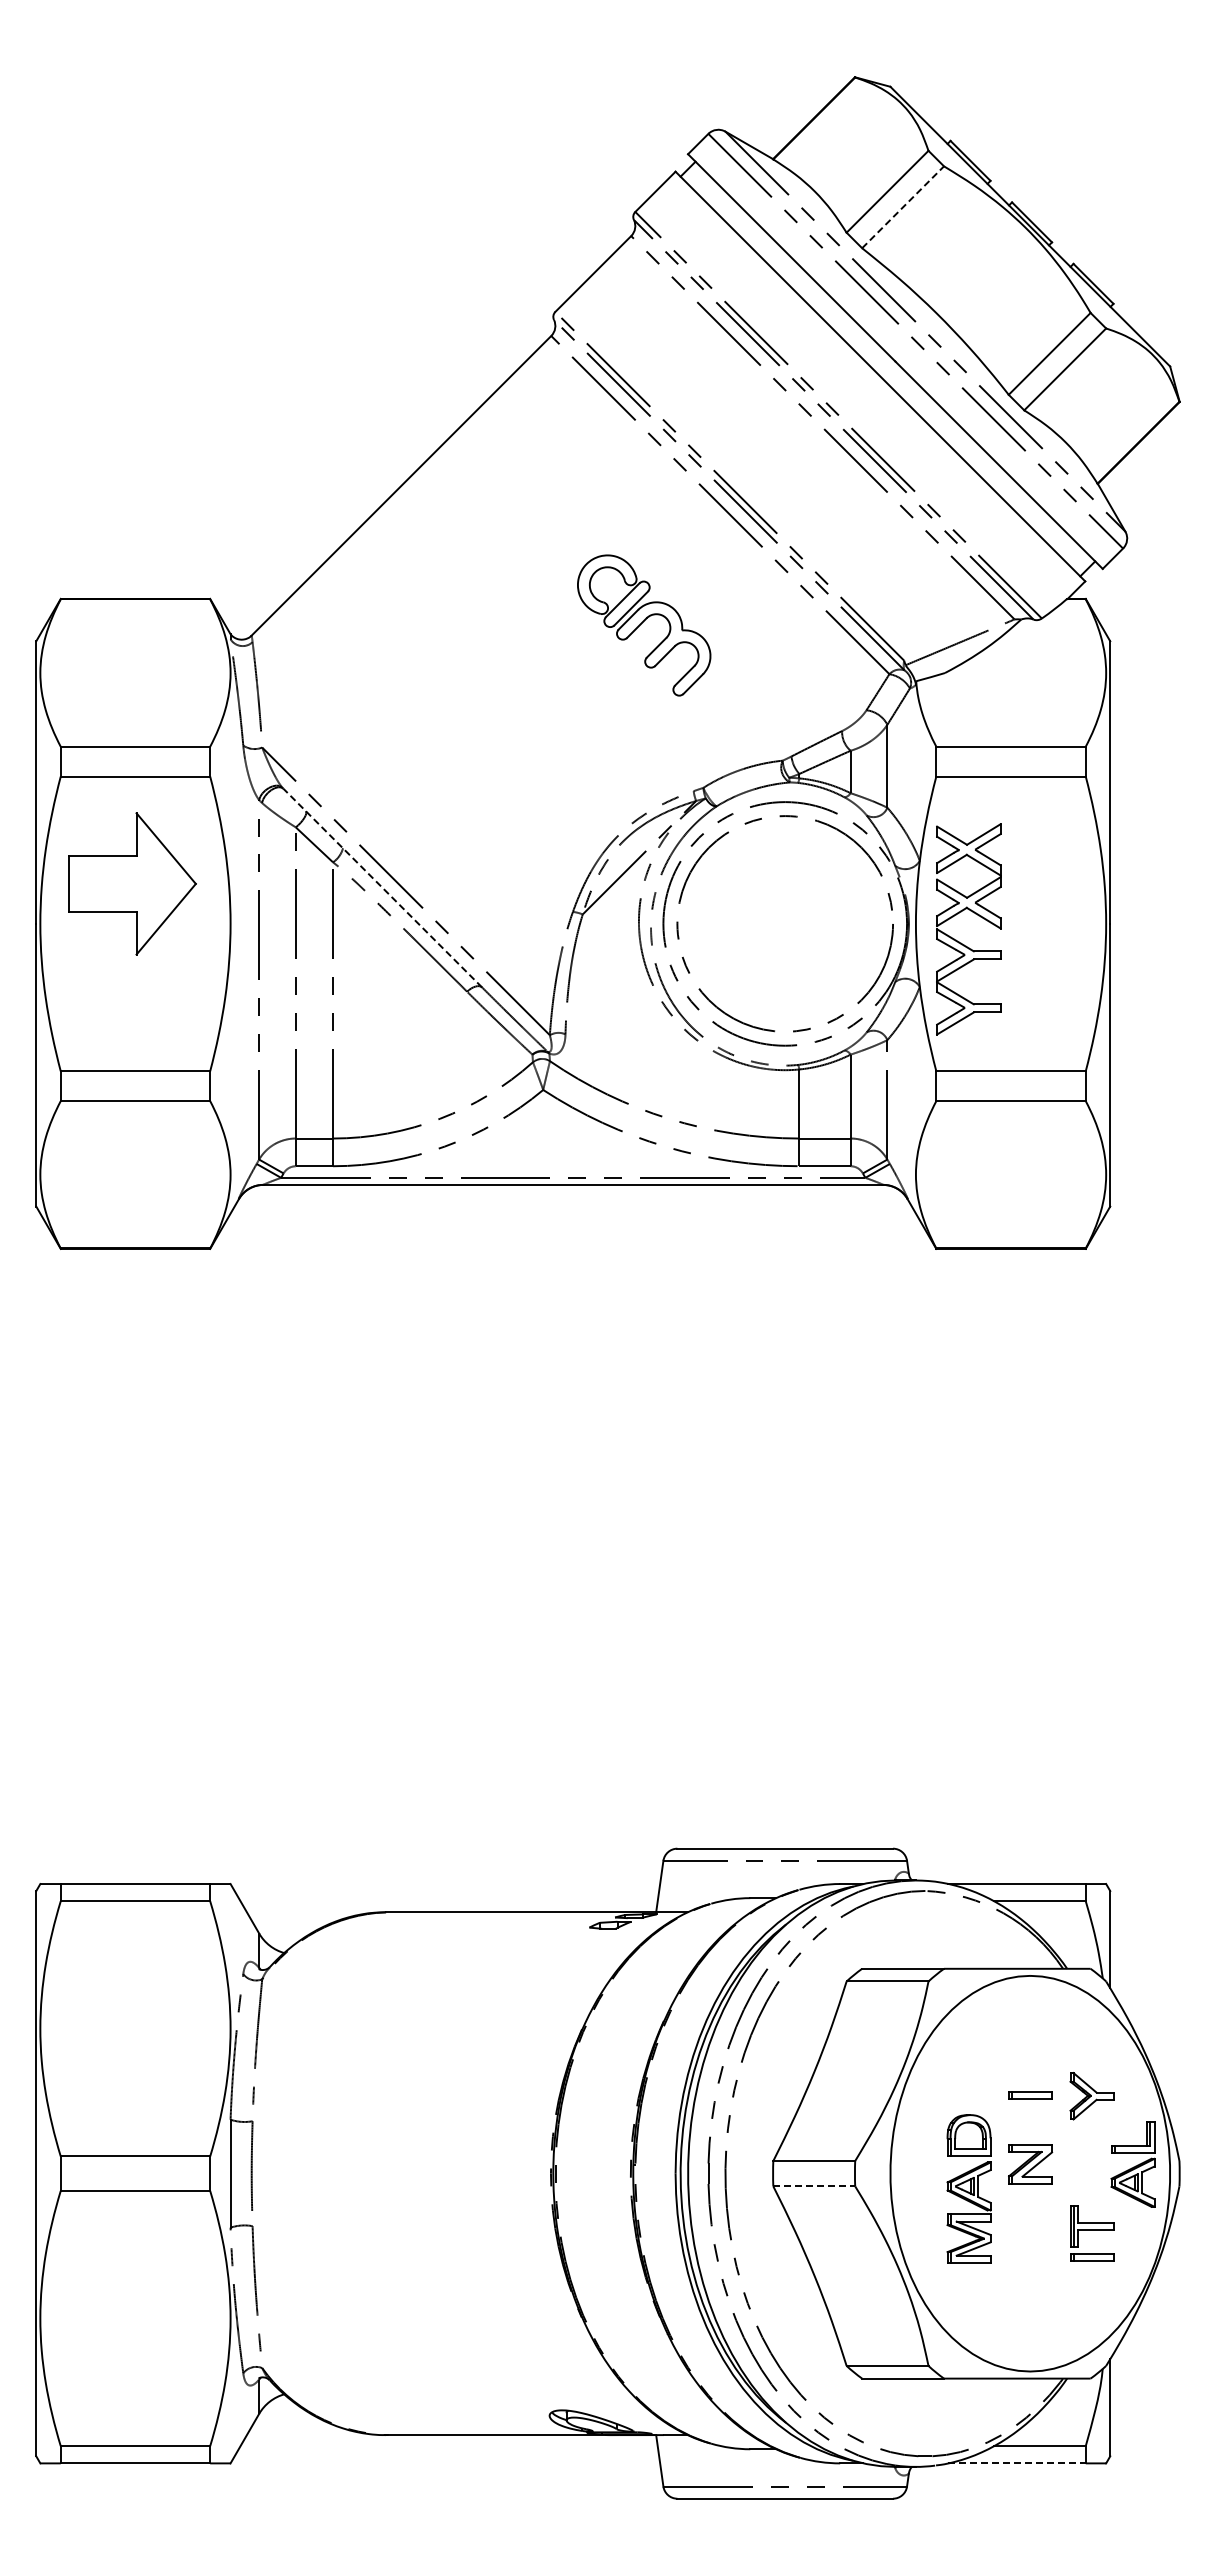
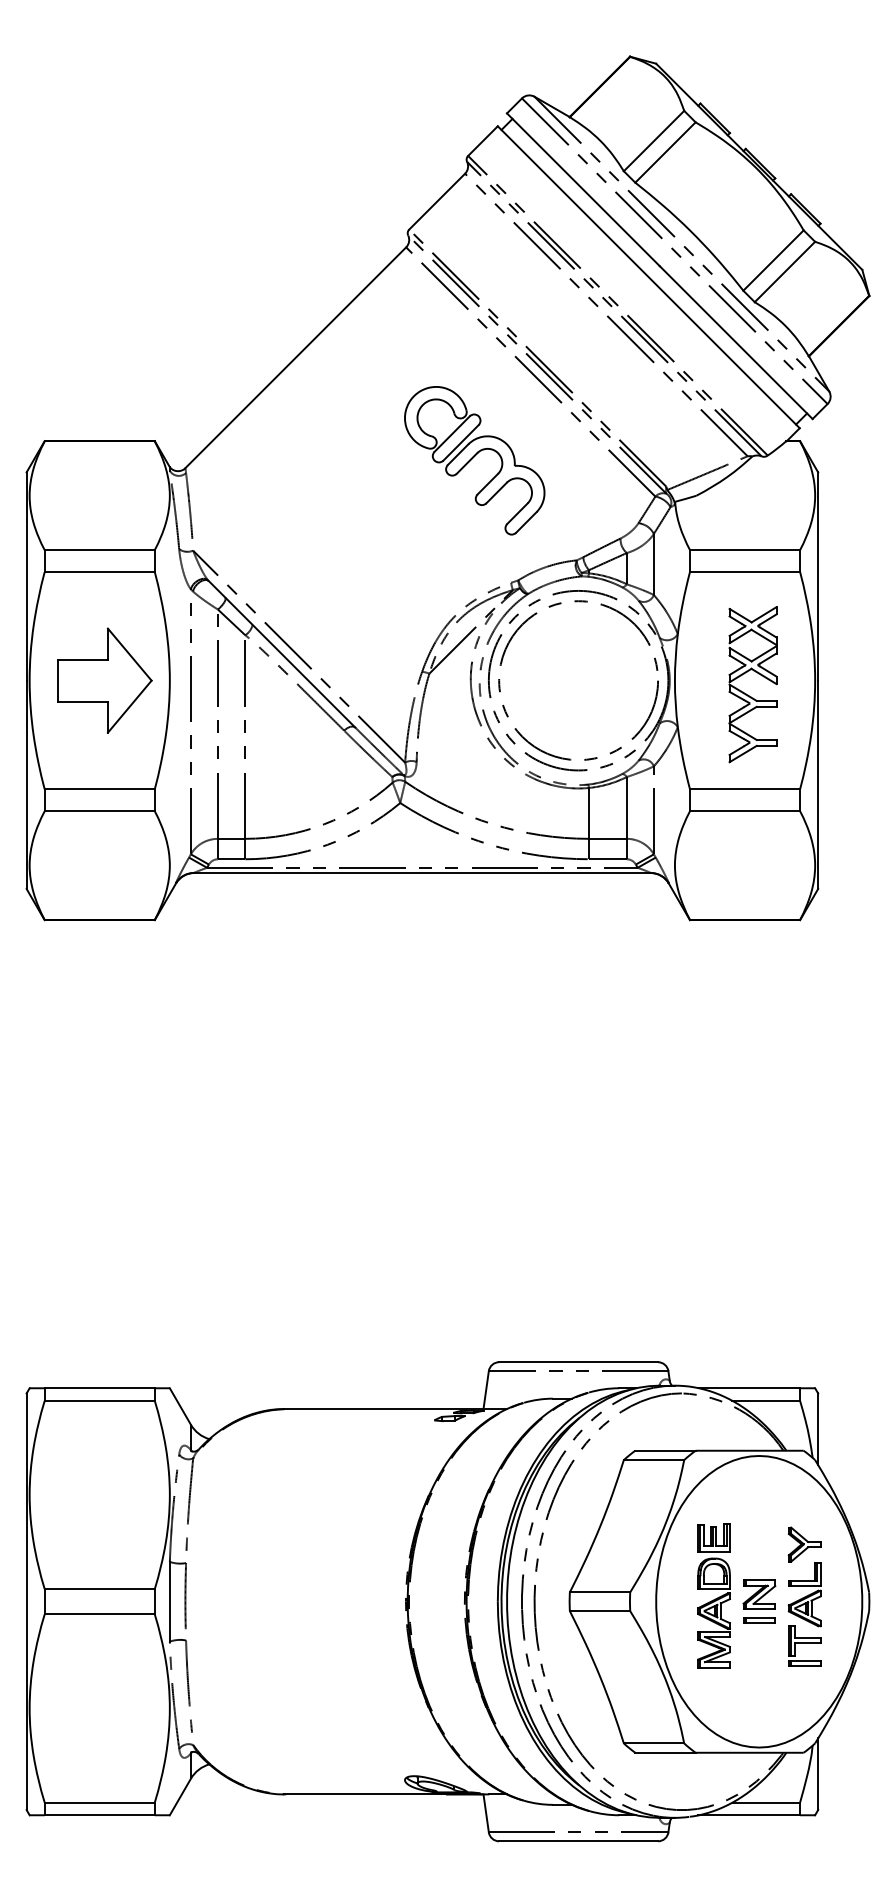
line: (903, 207) -> (665, 152), dashed -> solid
part: (643, 625) -> (474, 460), size x1.43
part: (132, 883) -> (104, 680), moved
line: (382, 888) -> (281, 654), dashed -> solid
part: (961, 942) -> (747, 694), moved
part: (969, 2086) -> (714, 1537), added
part: (1030, 2095) -> (759, 1620), moved
part: (1132, 2164) -> (804, 1594), moved
line: (814, 2186) -> (600, 1611), dashed -> solid
line: (1016, 2463) -> (749, 1815), dashed -> solid

